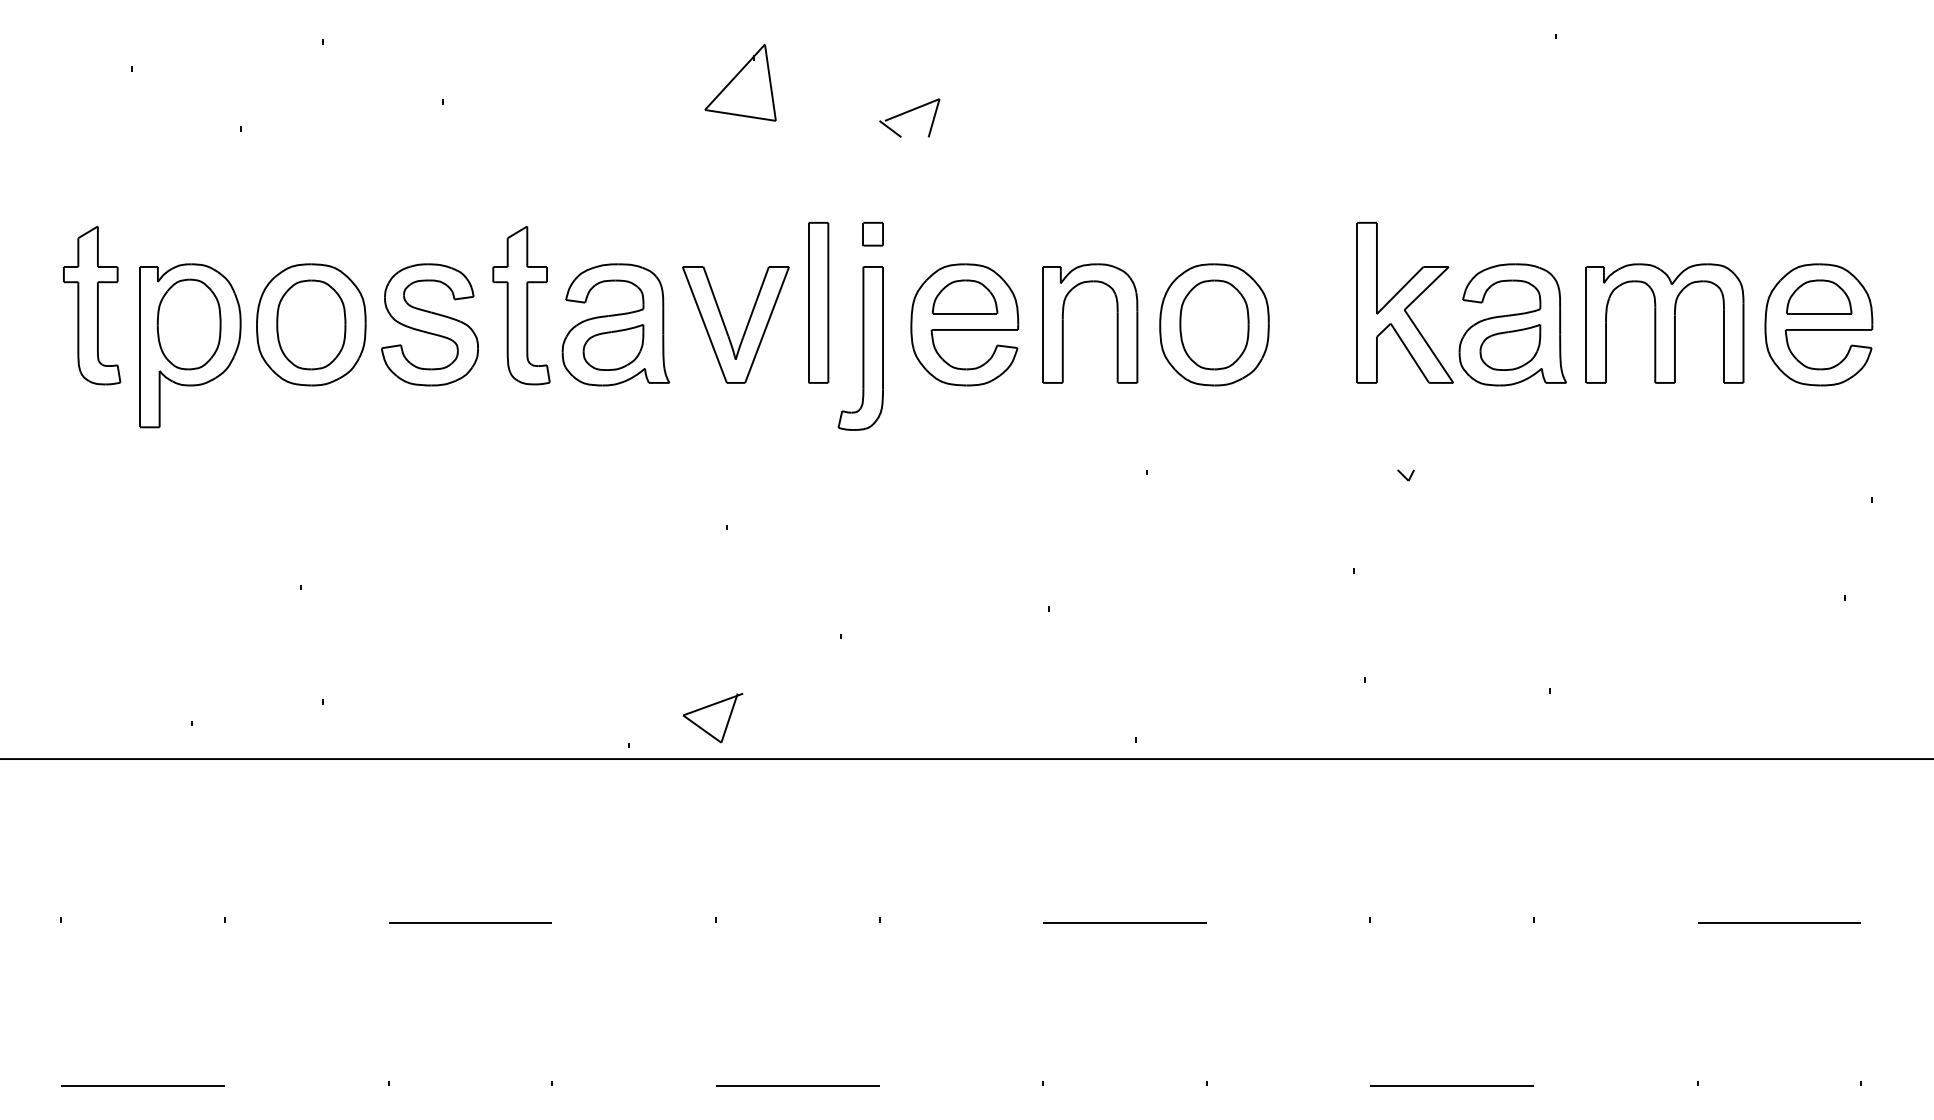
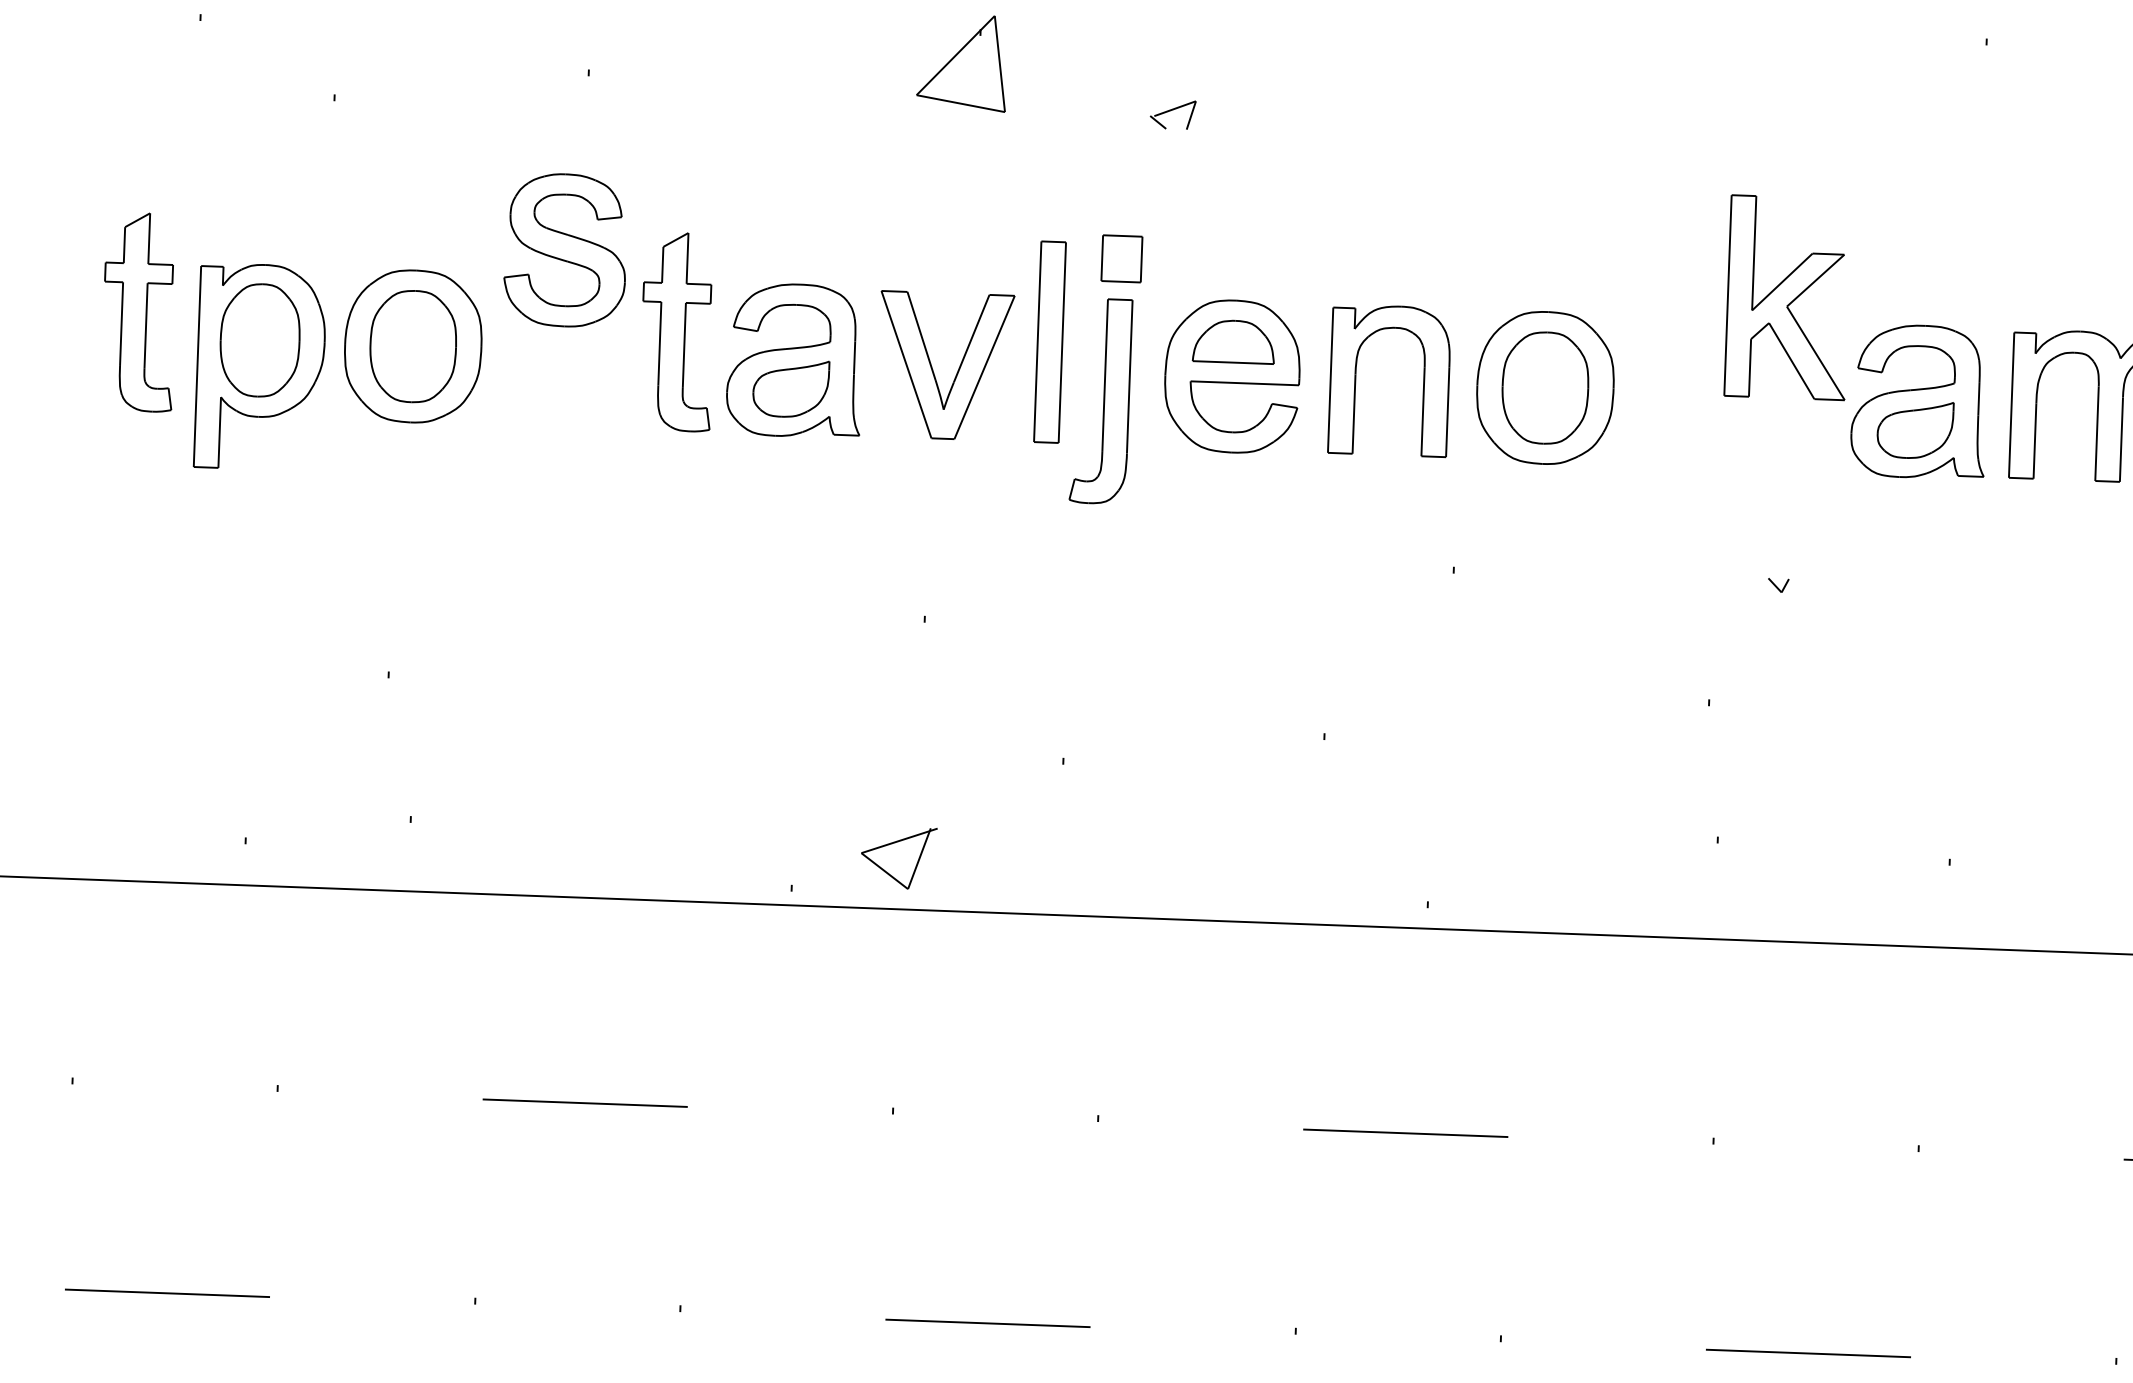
part: (909, 117) -> (1172, 114), size x0.6
part: (872, 233) -> (1120, 257), size x1.6
part: (1404, 302) -> (1787, 297), moved
part: (429, 324) -> (565, 249), moved

